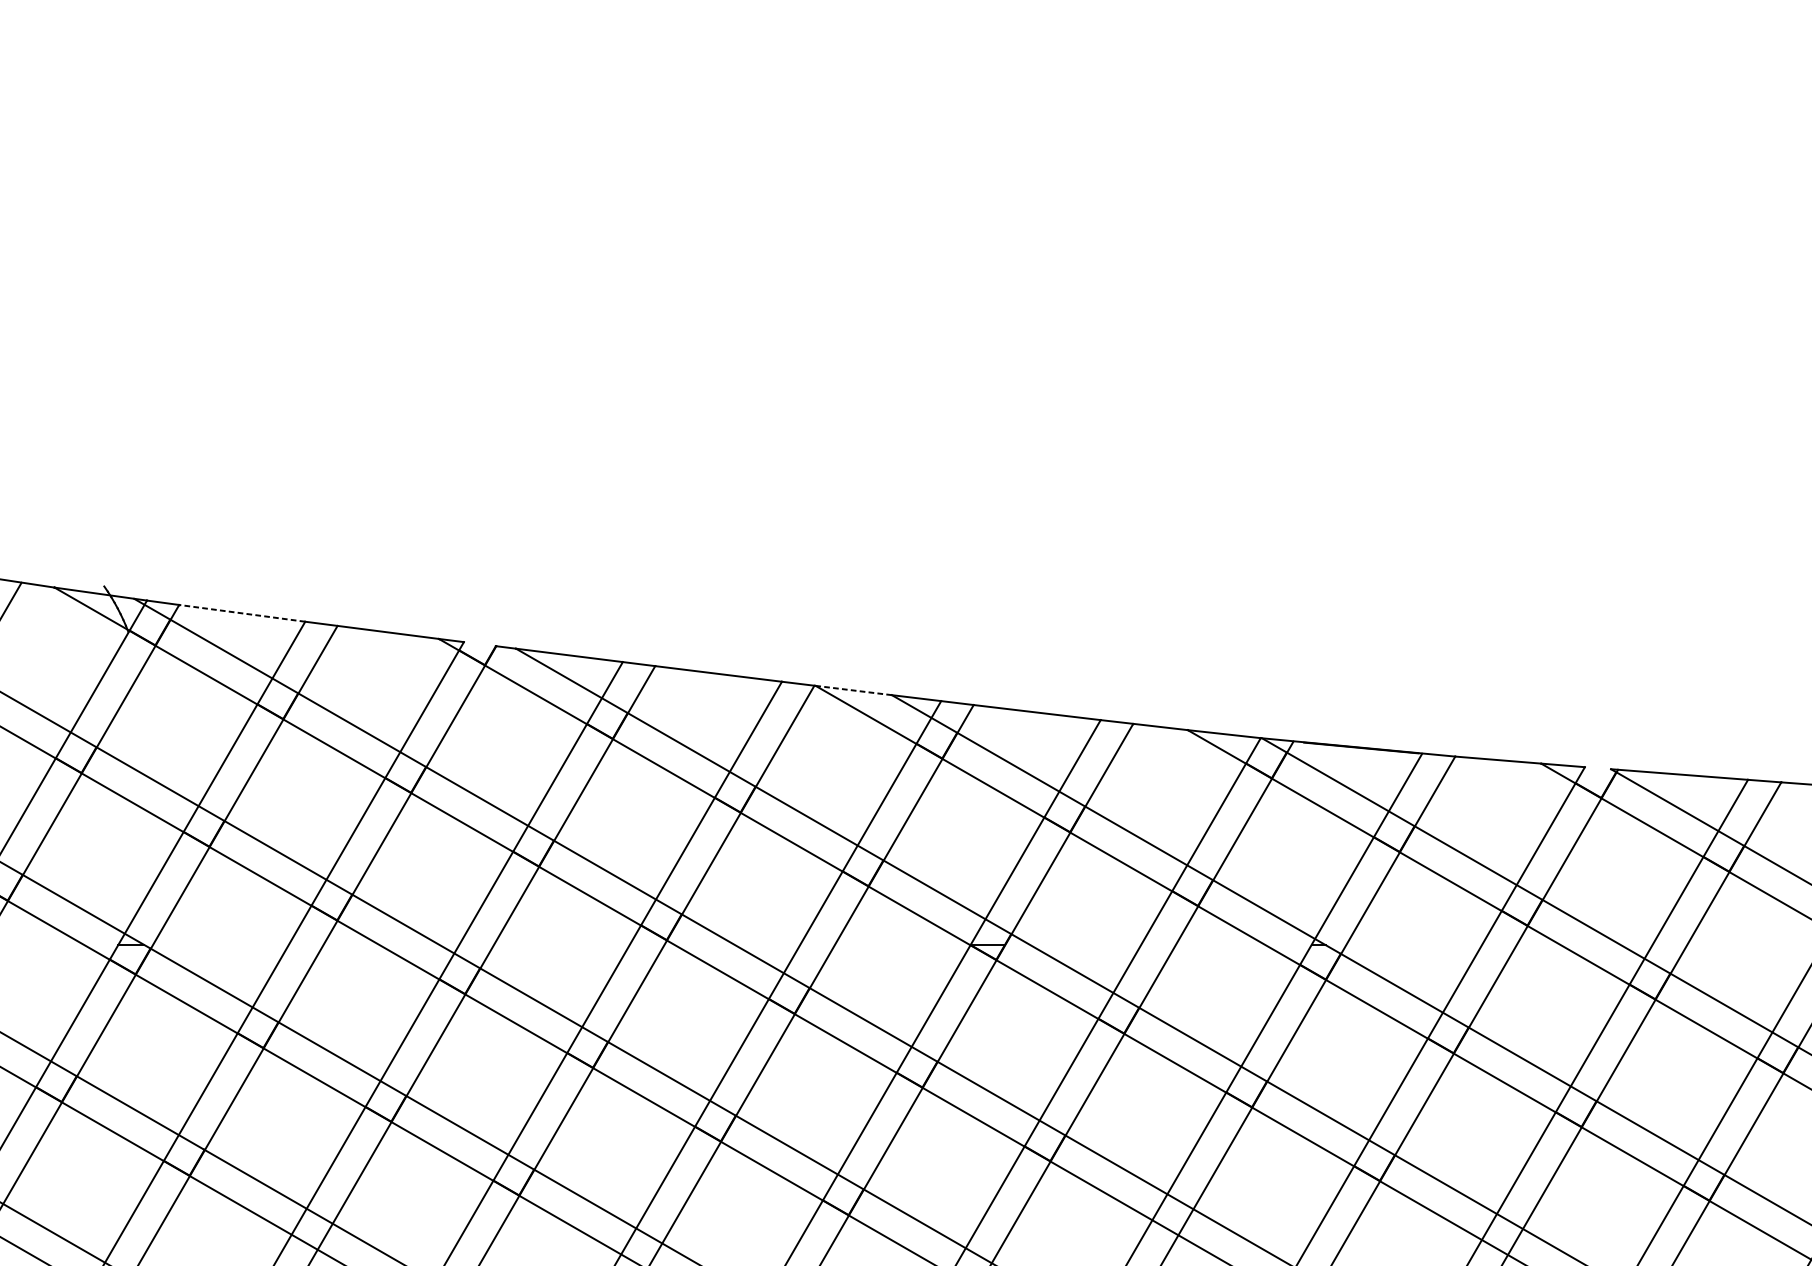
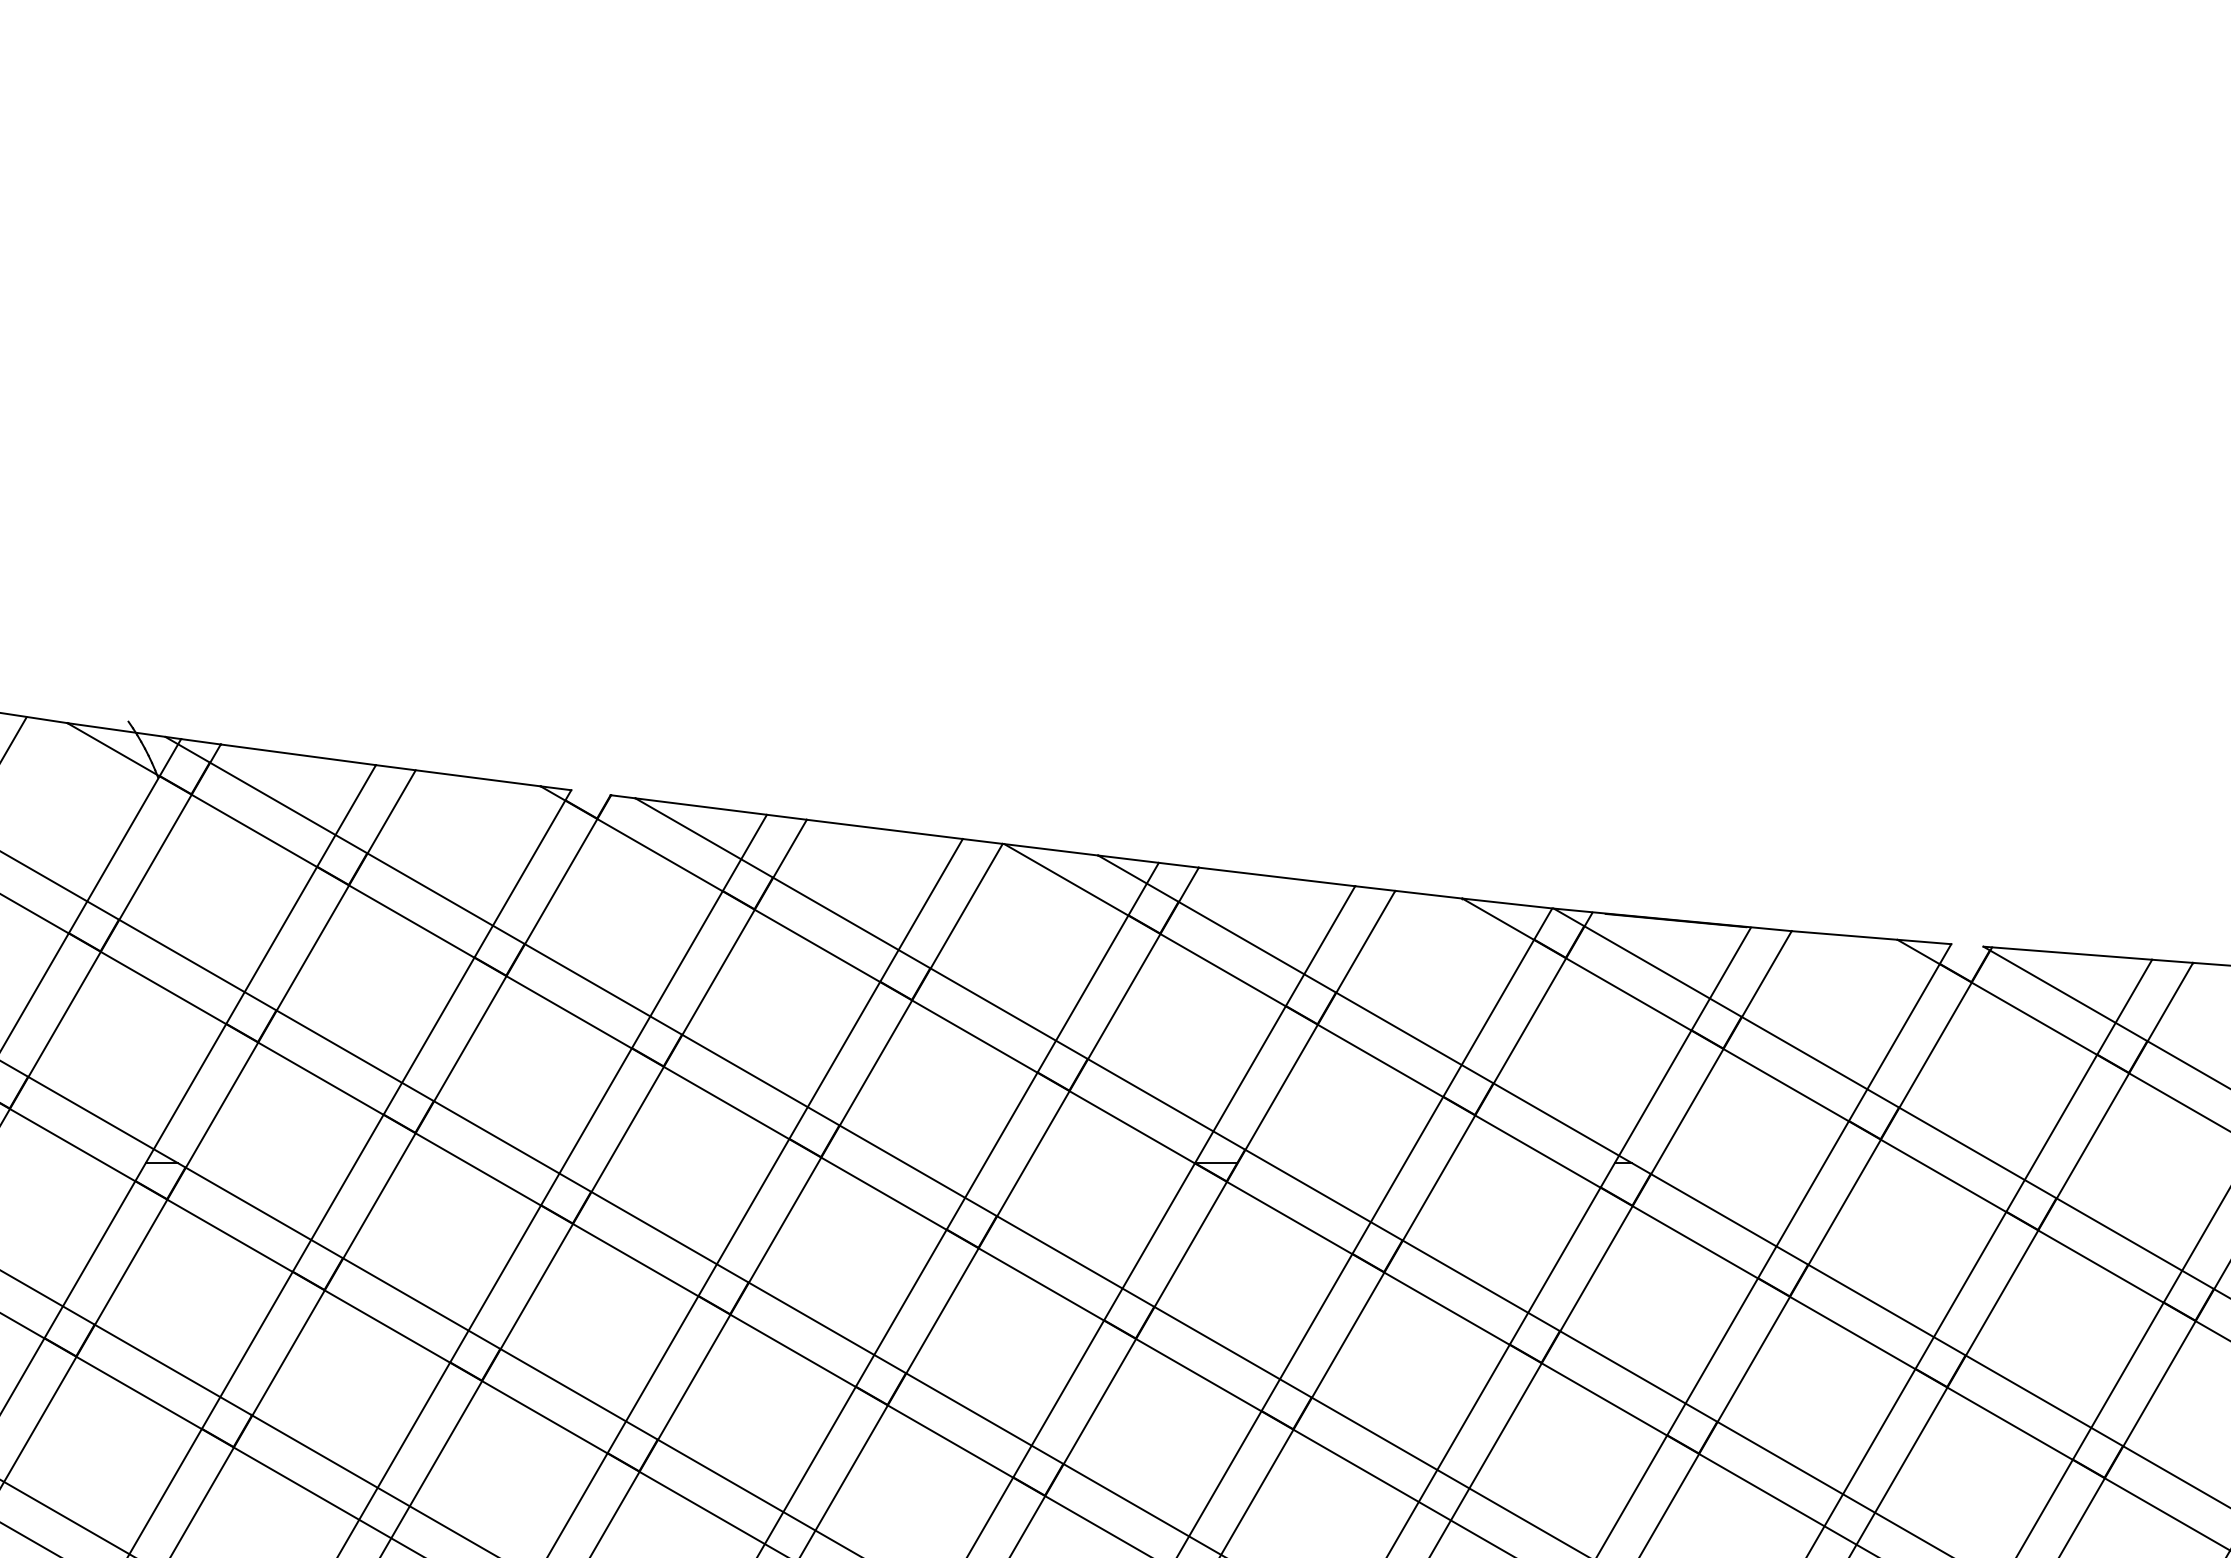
line: (241, 613) -> (297, 754), dashed -> solid
line: (852, 690) -> (1049, 849), dashed -> solid

